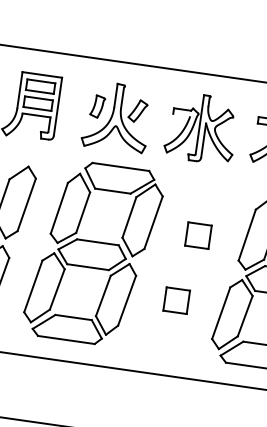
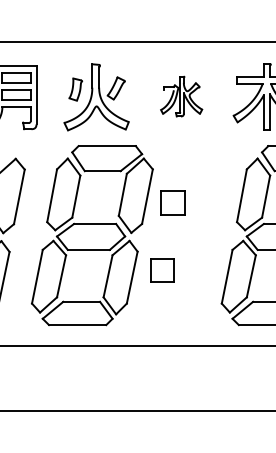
part: (201, 128) -> (181, 96), size x0.6
part: (198, 234) -> (172, 202), moved
part: (176, 300) -> (162, 270), moved

